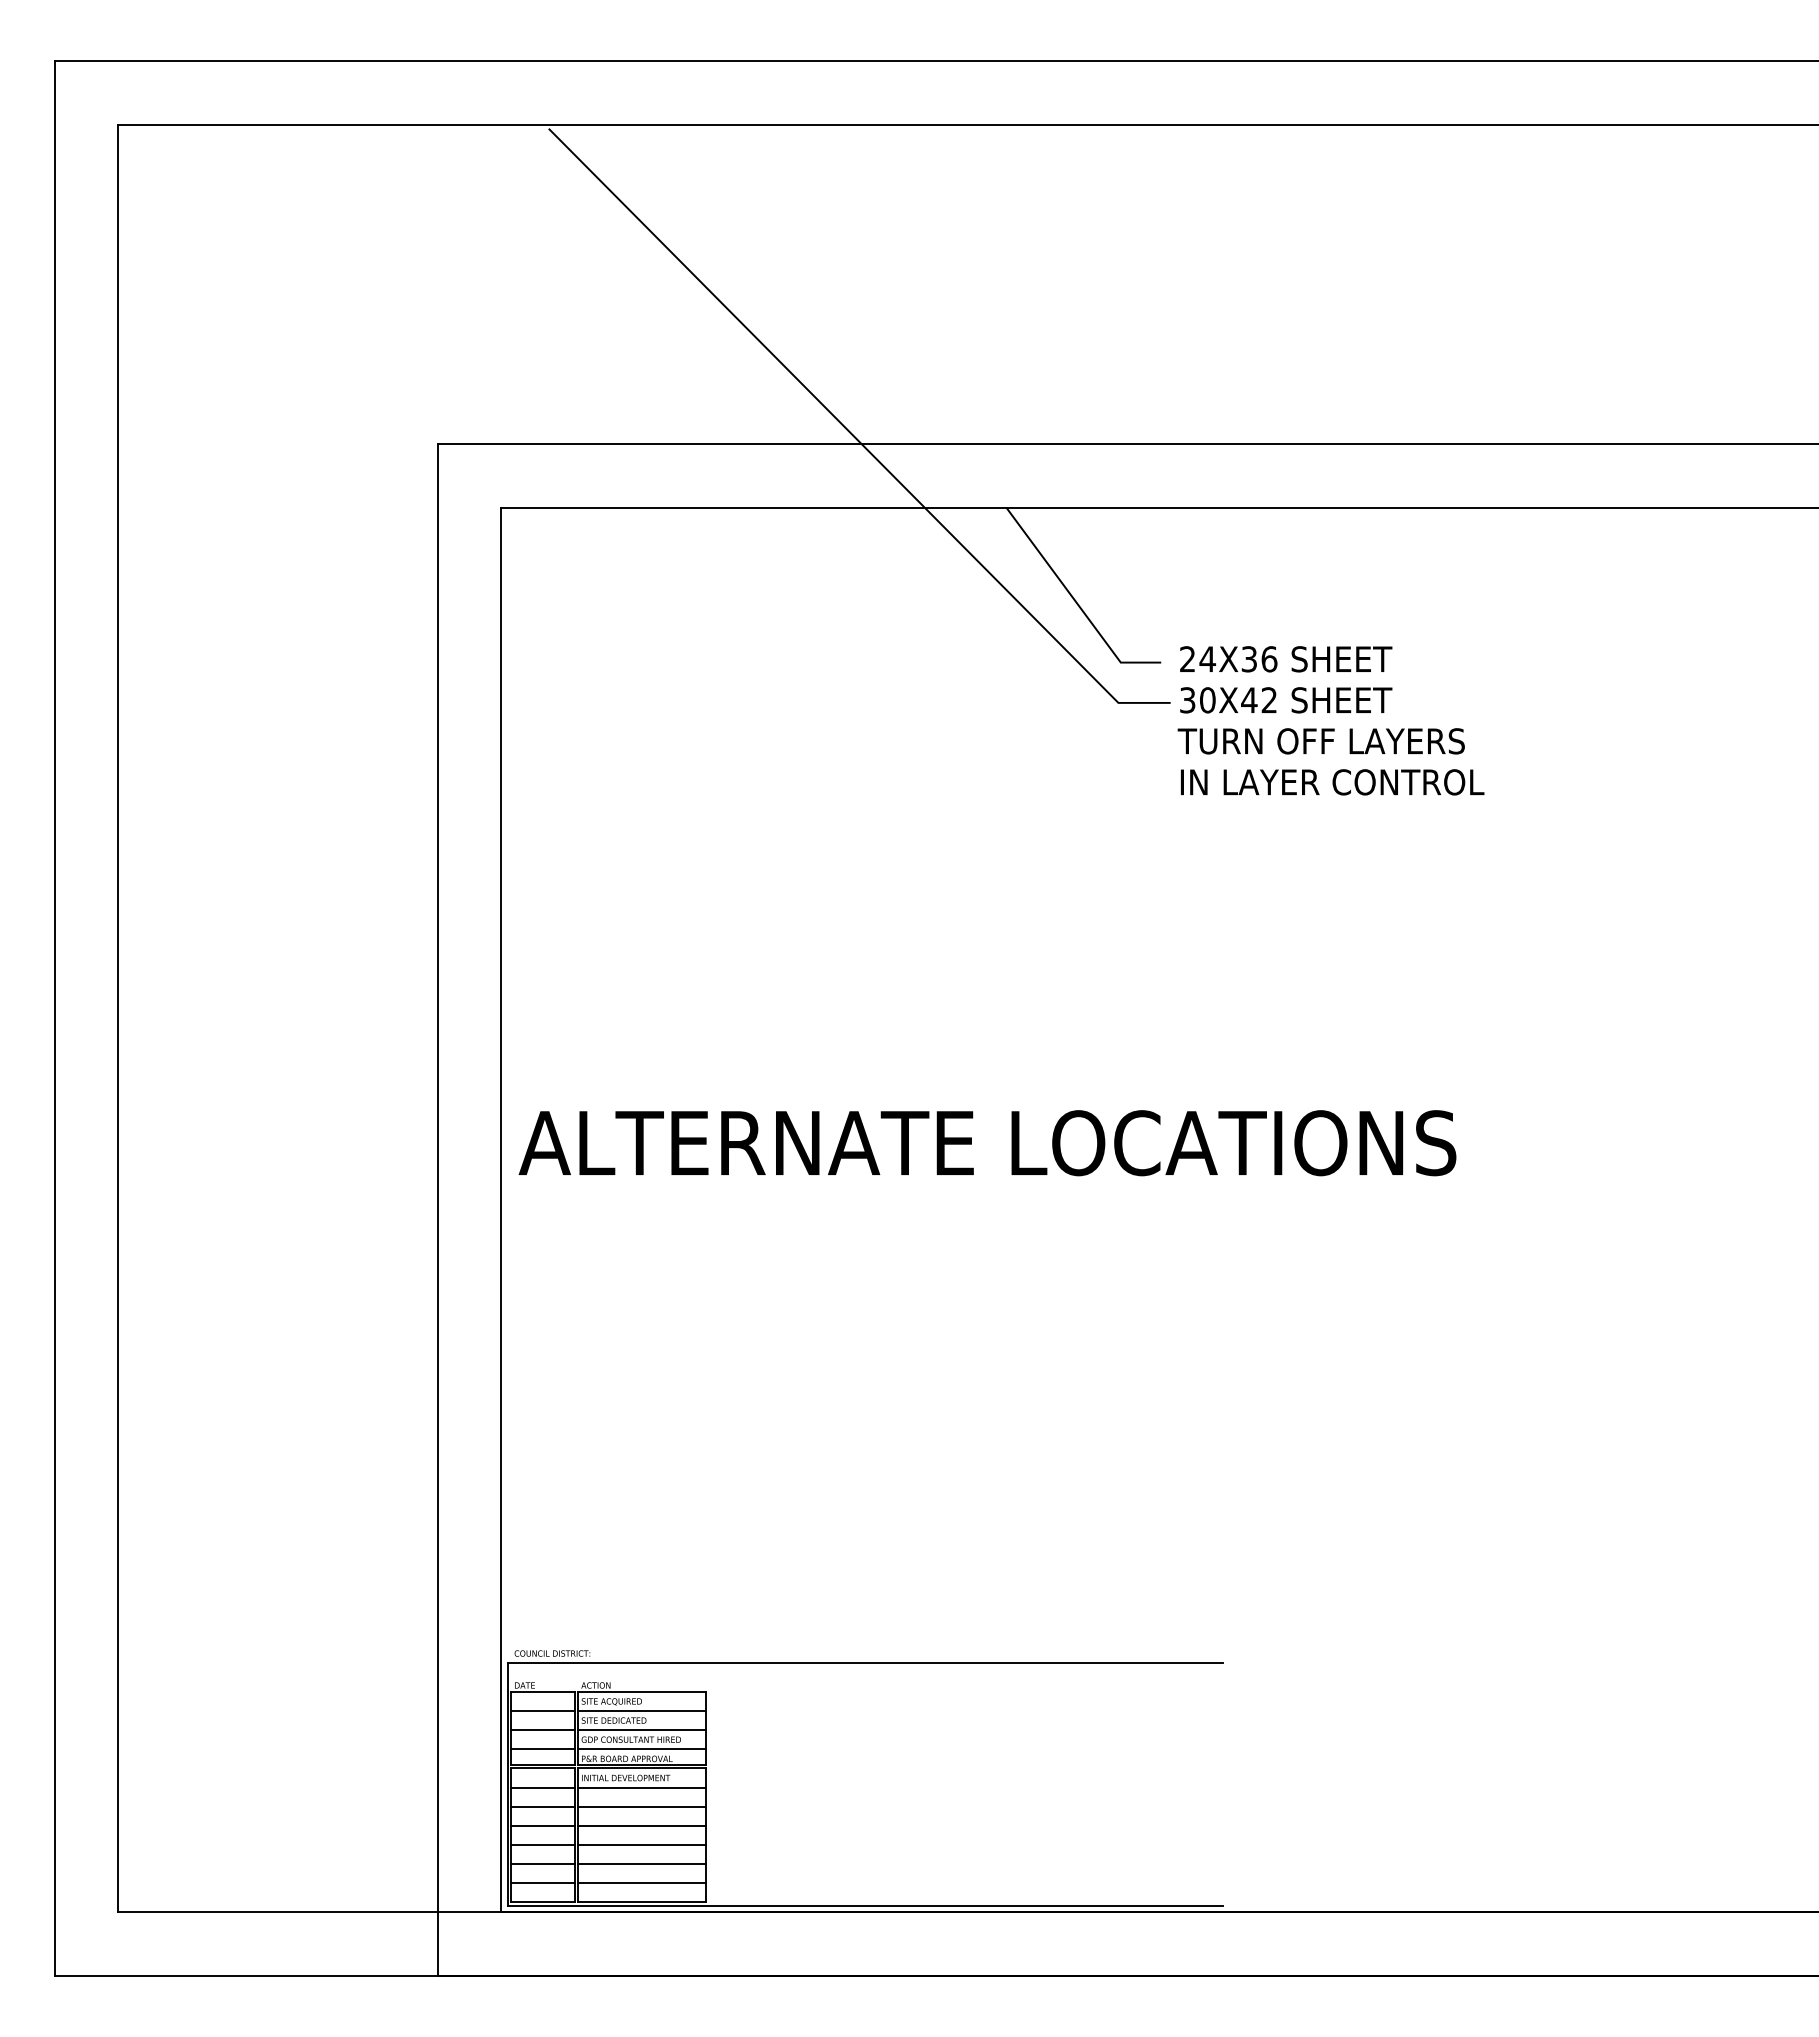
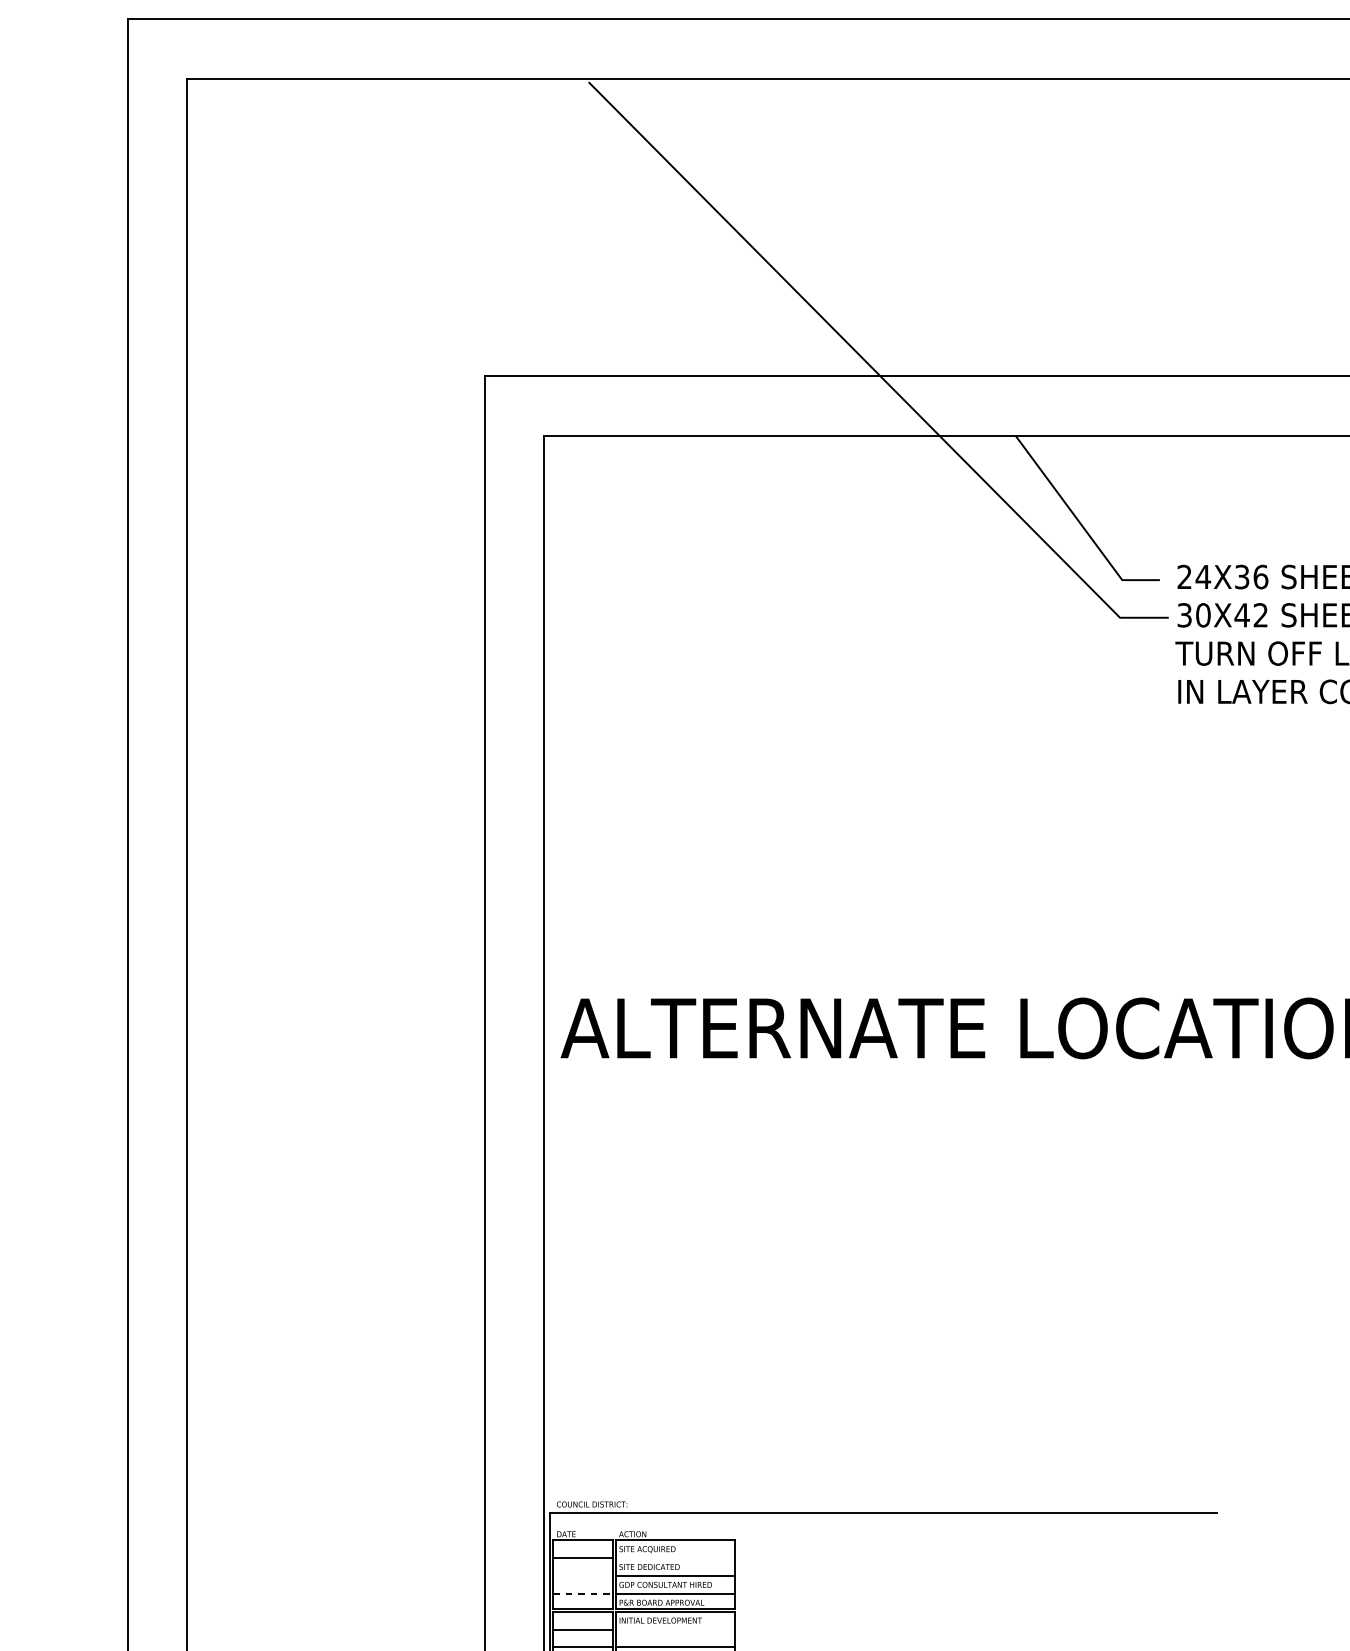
line: (641, 1711) -> (675, 1558), removed
line: (542, 1730) -> (582, 1576), removed
line: (542, 1749) -> (582, 1594), solid -> dashed
line: (641, 1787) -> (675, 1629), removed

